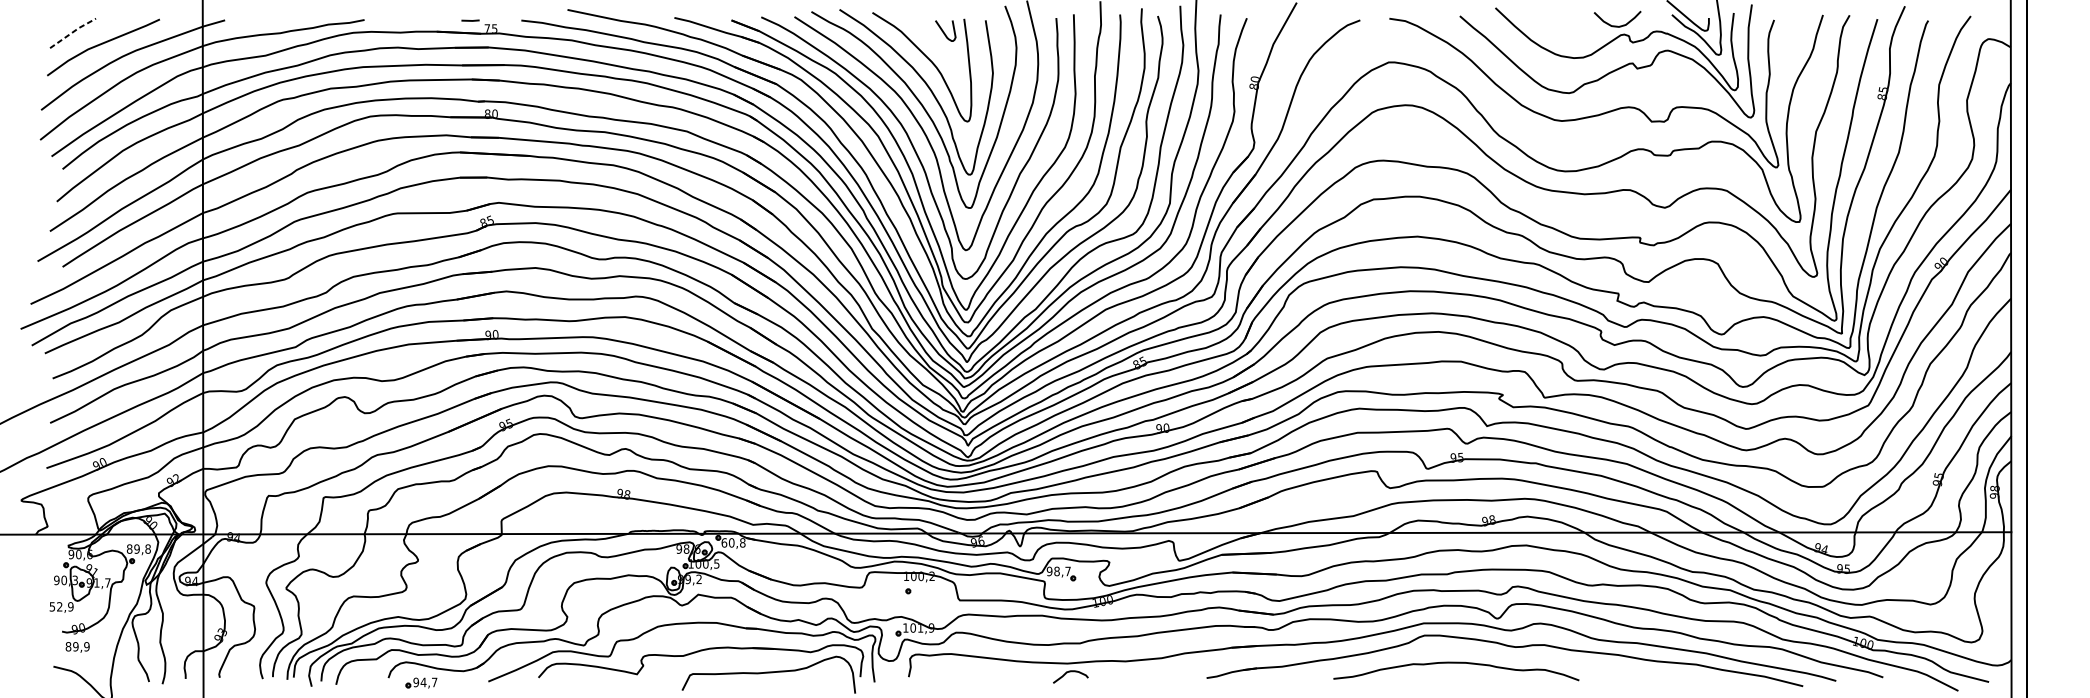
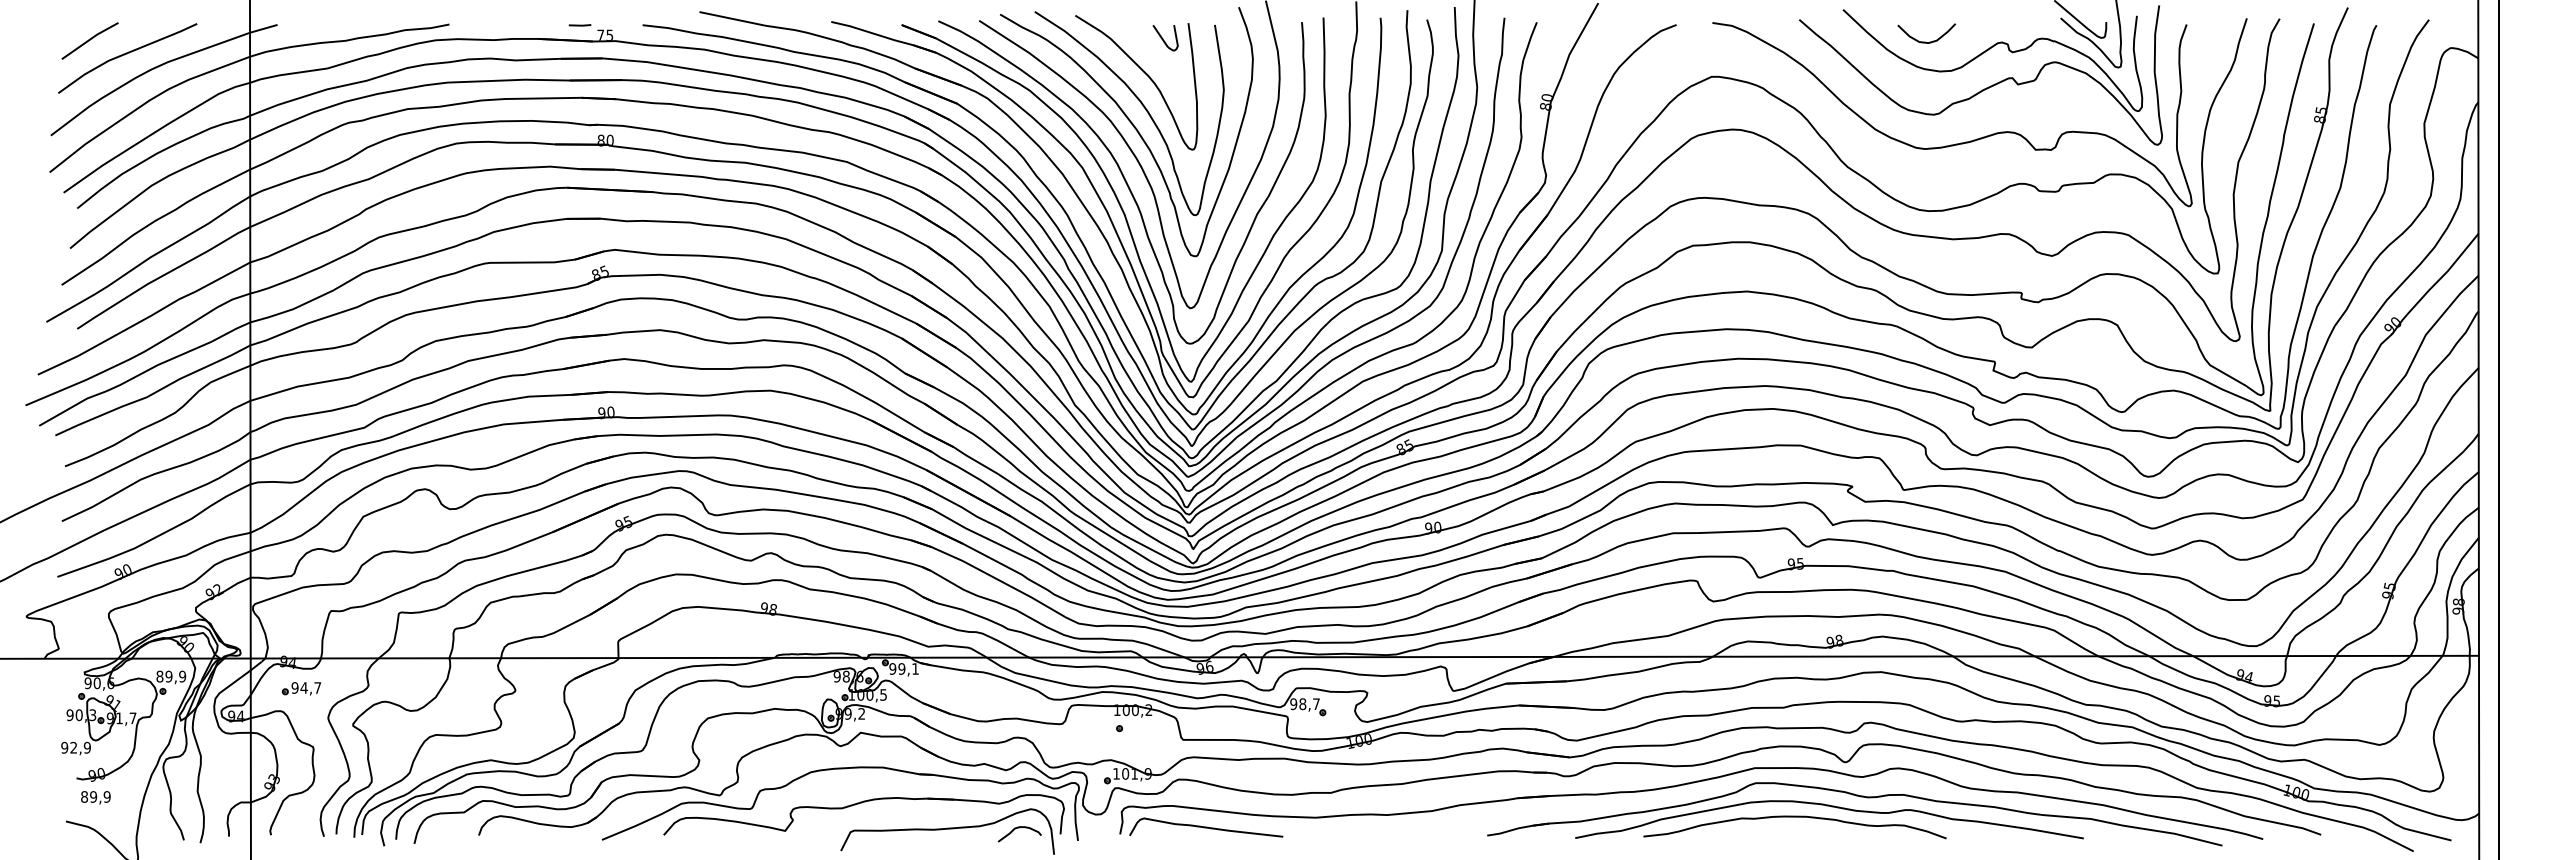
curve: (1616, 25) -> (1925, 41), moved
line: (73, 32) -> (90, 39), dashed -> solid
text: (733, 542) -> (904, 668), 60,8 -> 99,1
text: (147, 549) -> (182, 676), 89,8 -> 89,9
text: (52, 606) -> (64, 747), 52,9 -> 92,9
curve: (1485, 655) -> (1831, 807), added
curve: (978, 671) -> (1206, 827), added
curve: (1070, 672) -> (1019, 828), moved
part: (420, 682) -> (300, 688), moved

